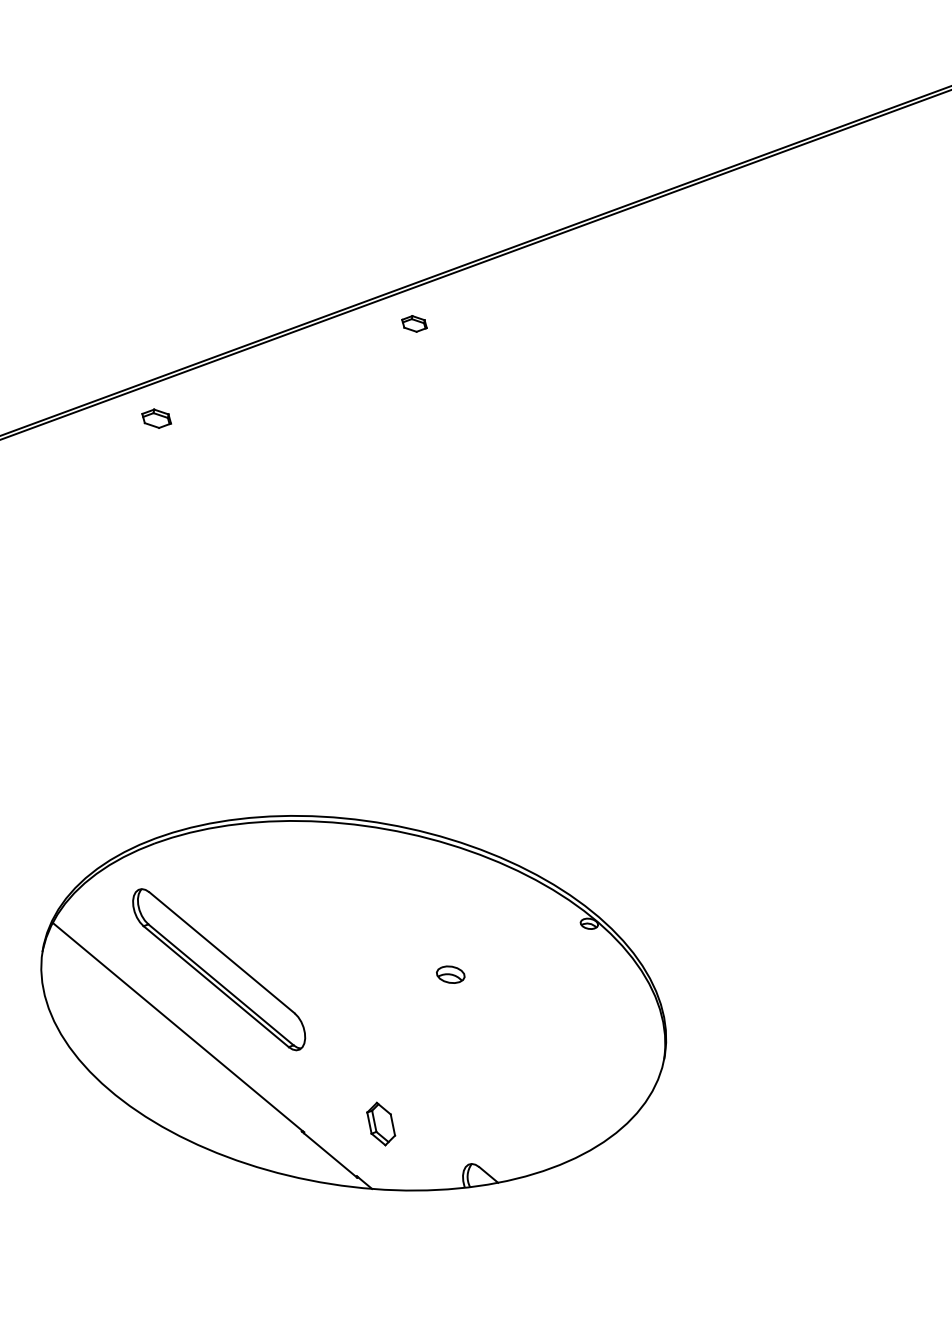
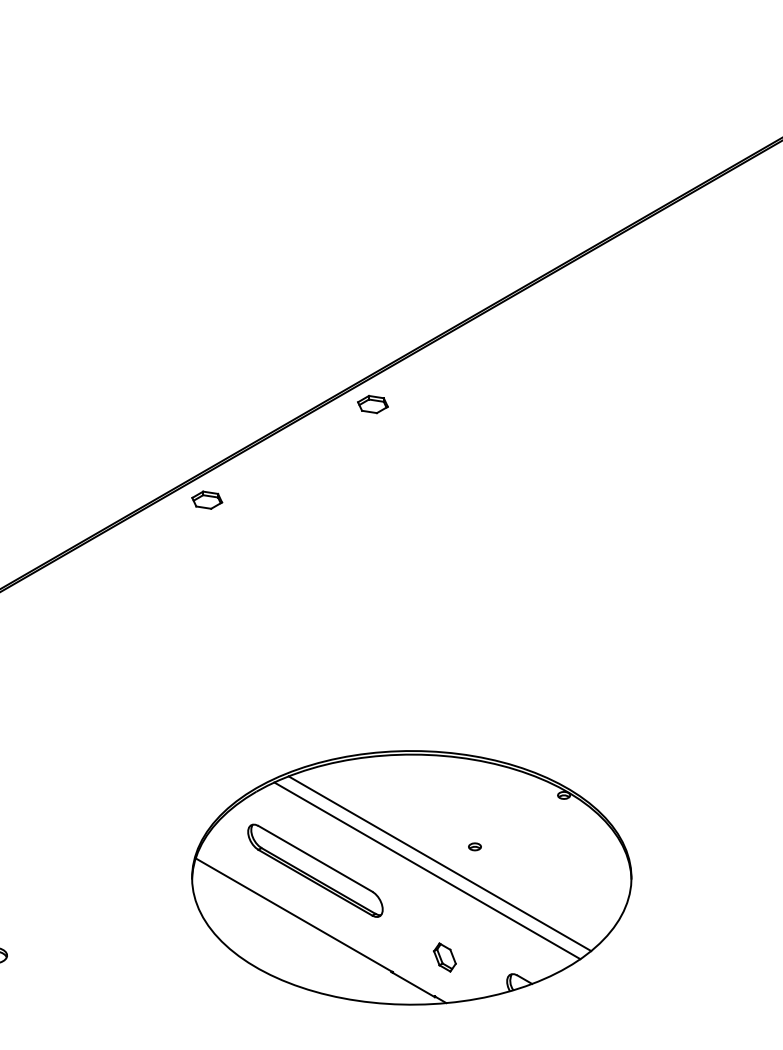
part: (413, 323) -> (372, 404), size x1.67
part: (157, 417) -> (207, 499), size x1.43
part: (450, 974) -> (474, 846), size x0.62
line: (396, 989) -> (439, 863), added
line: (377, 996) -> (427, 870), added

